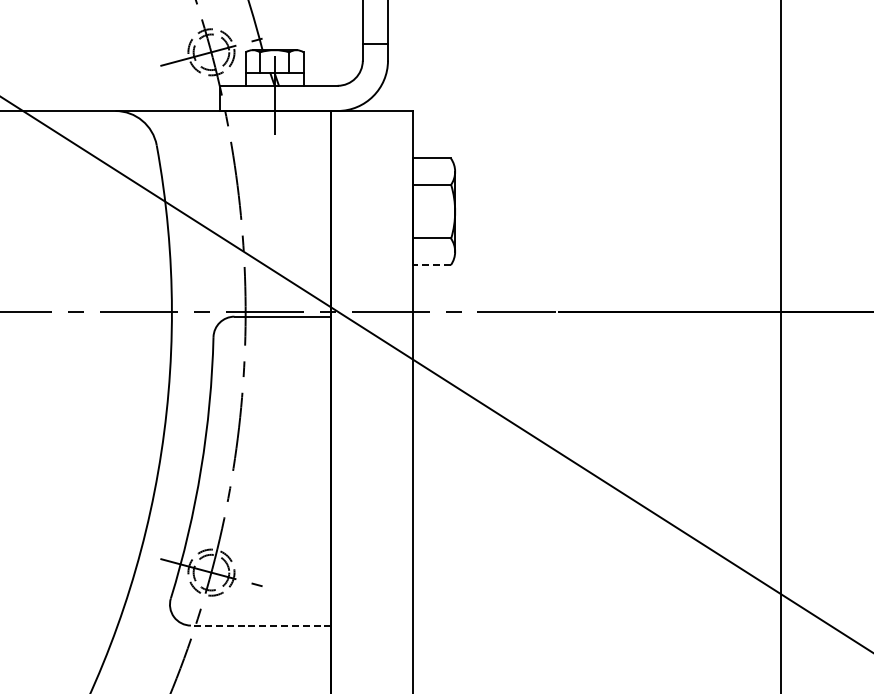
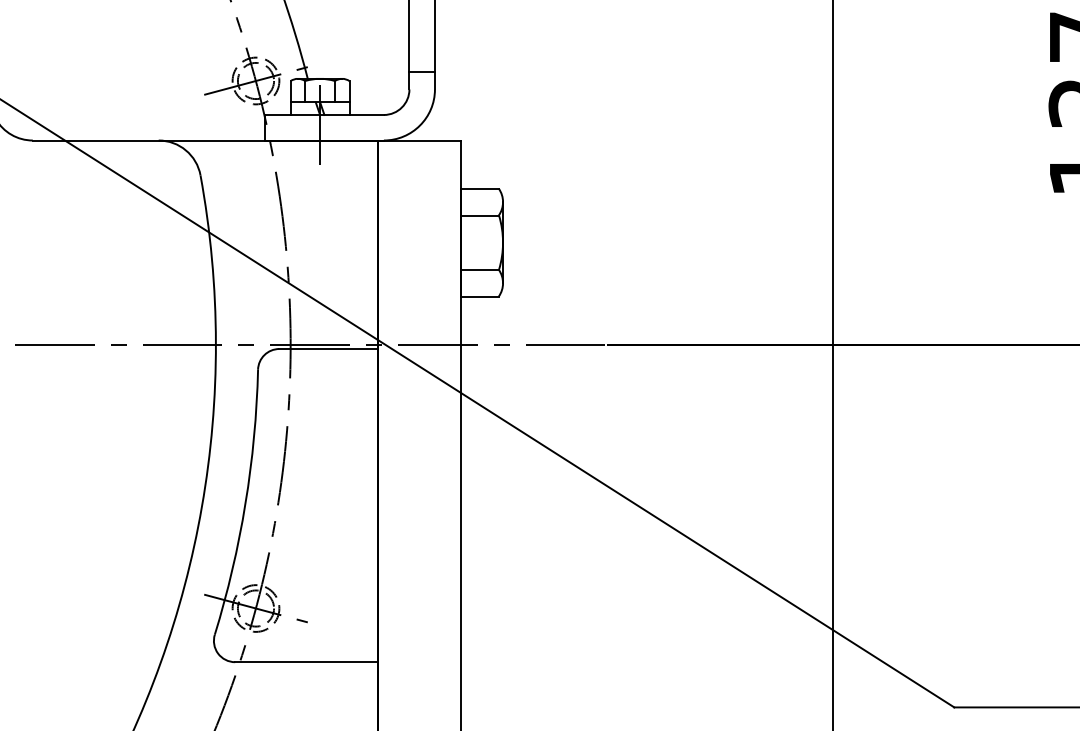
line: (431, 264) -> (479, 296), dashed -> solid
line: (260, 625) -> (305, 662), dashed -> solid

